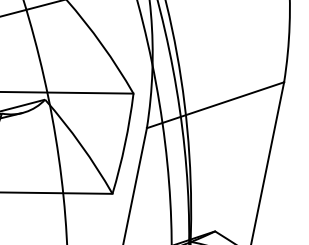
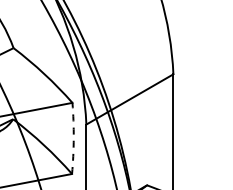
arc: (124, 144) -> (73, 138), solid -> dashed

